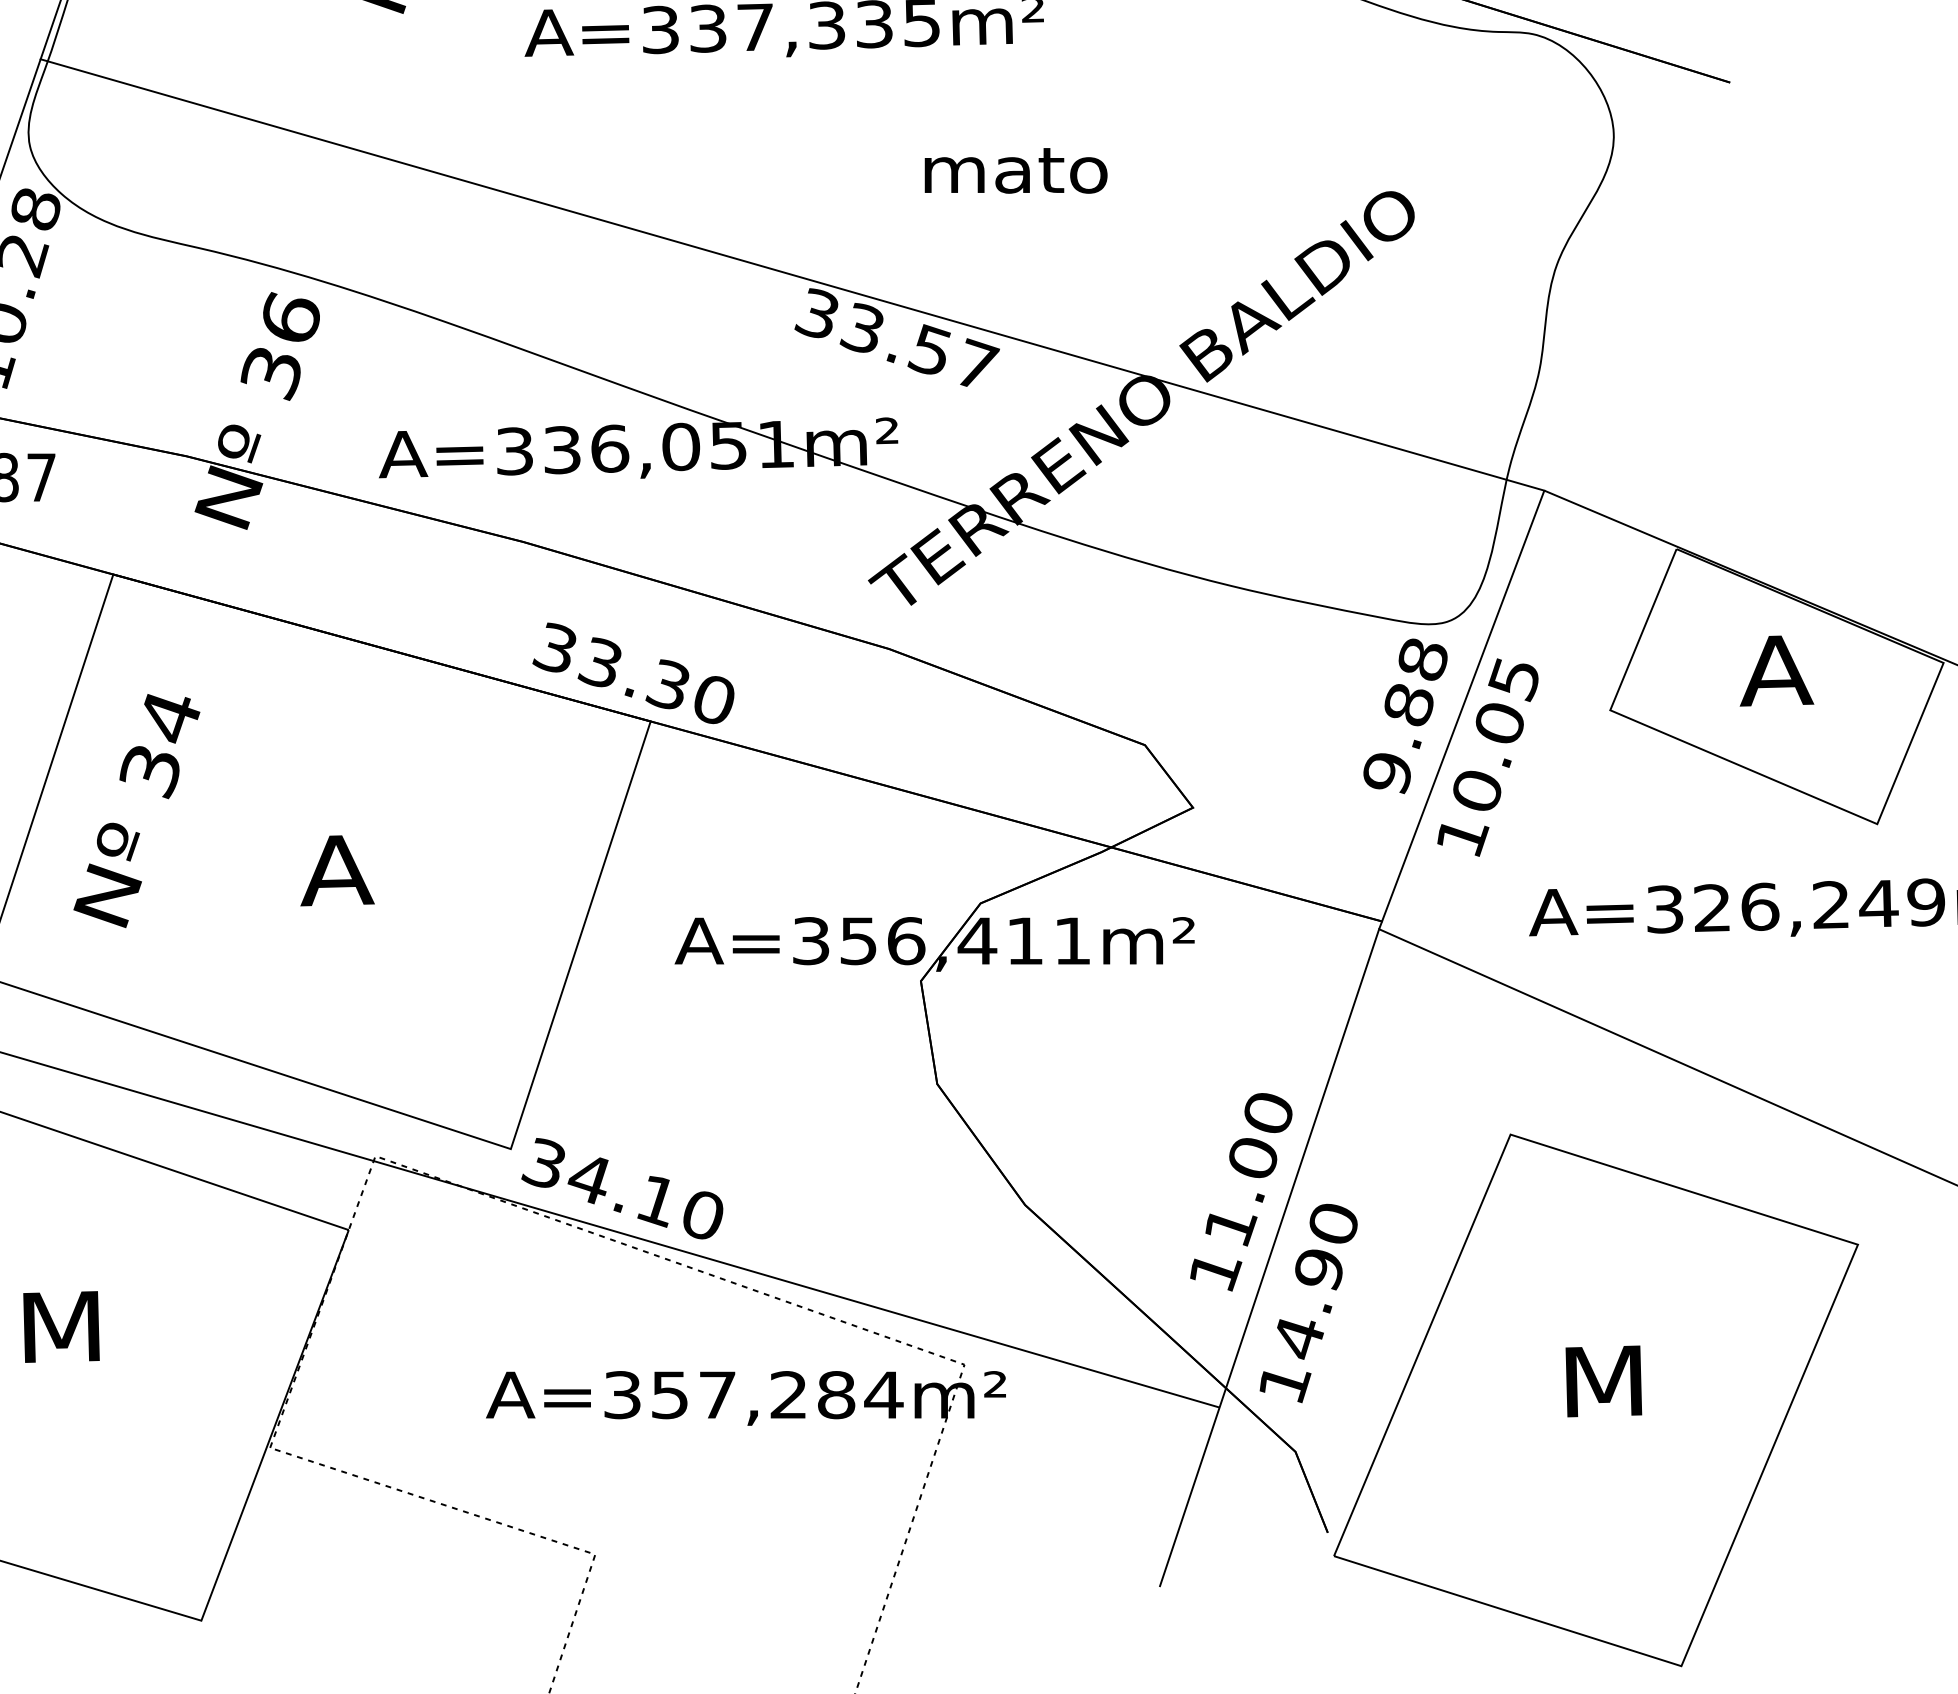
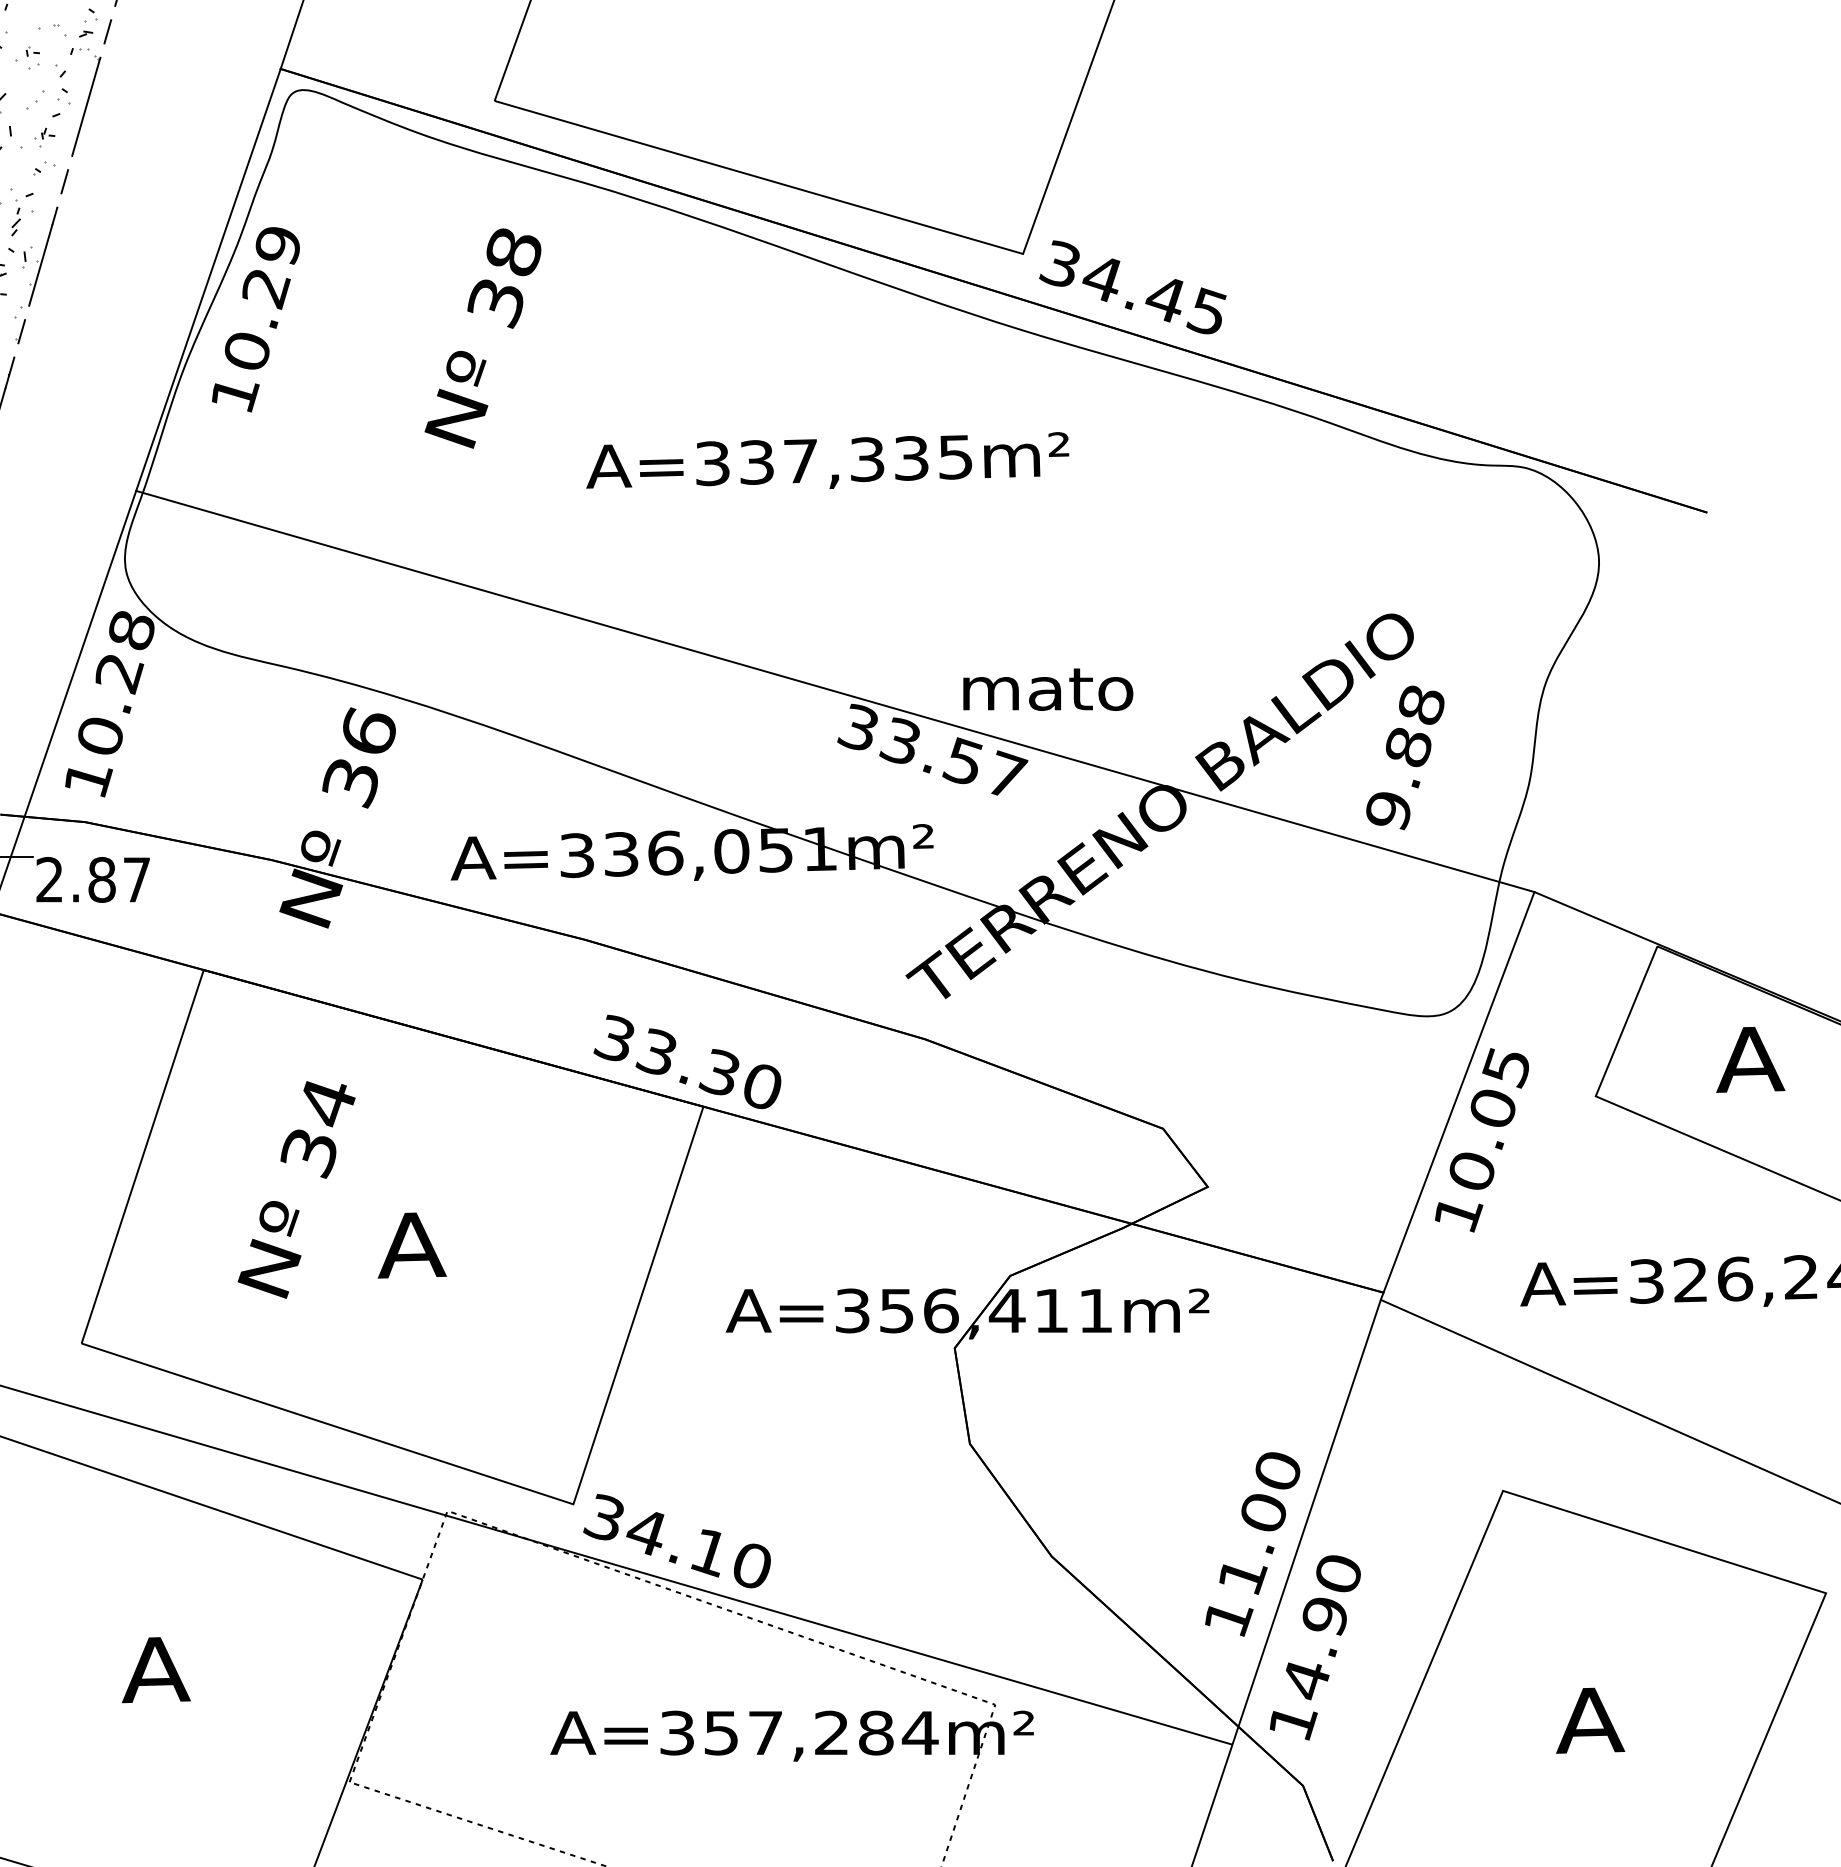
text: (1016, 170) -> (1048, 689), moved
text: (1405, 715) -> (1405, 757), moved
text: (136, 810) -> (296, 1189), moved
text: (61, 1326) -> (155, 1669), M -> A
text: (1603, 1381) -> (1589, 1720), M -> A

